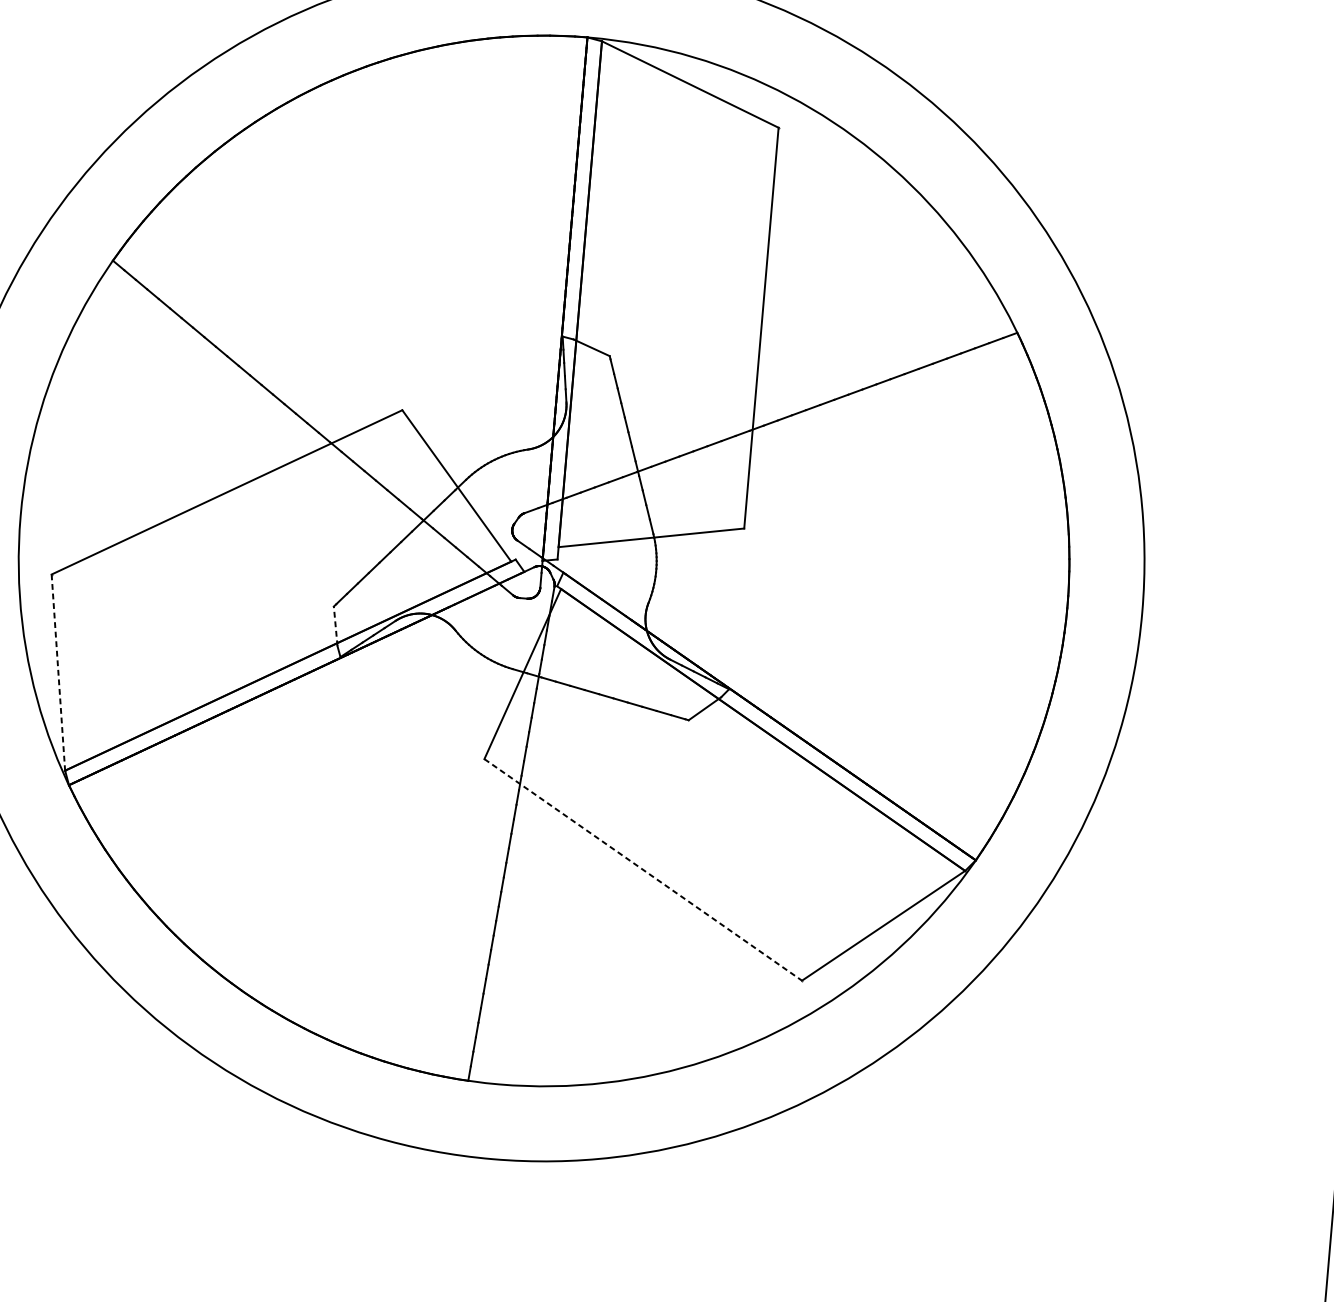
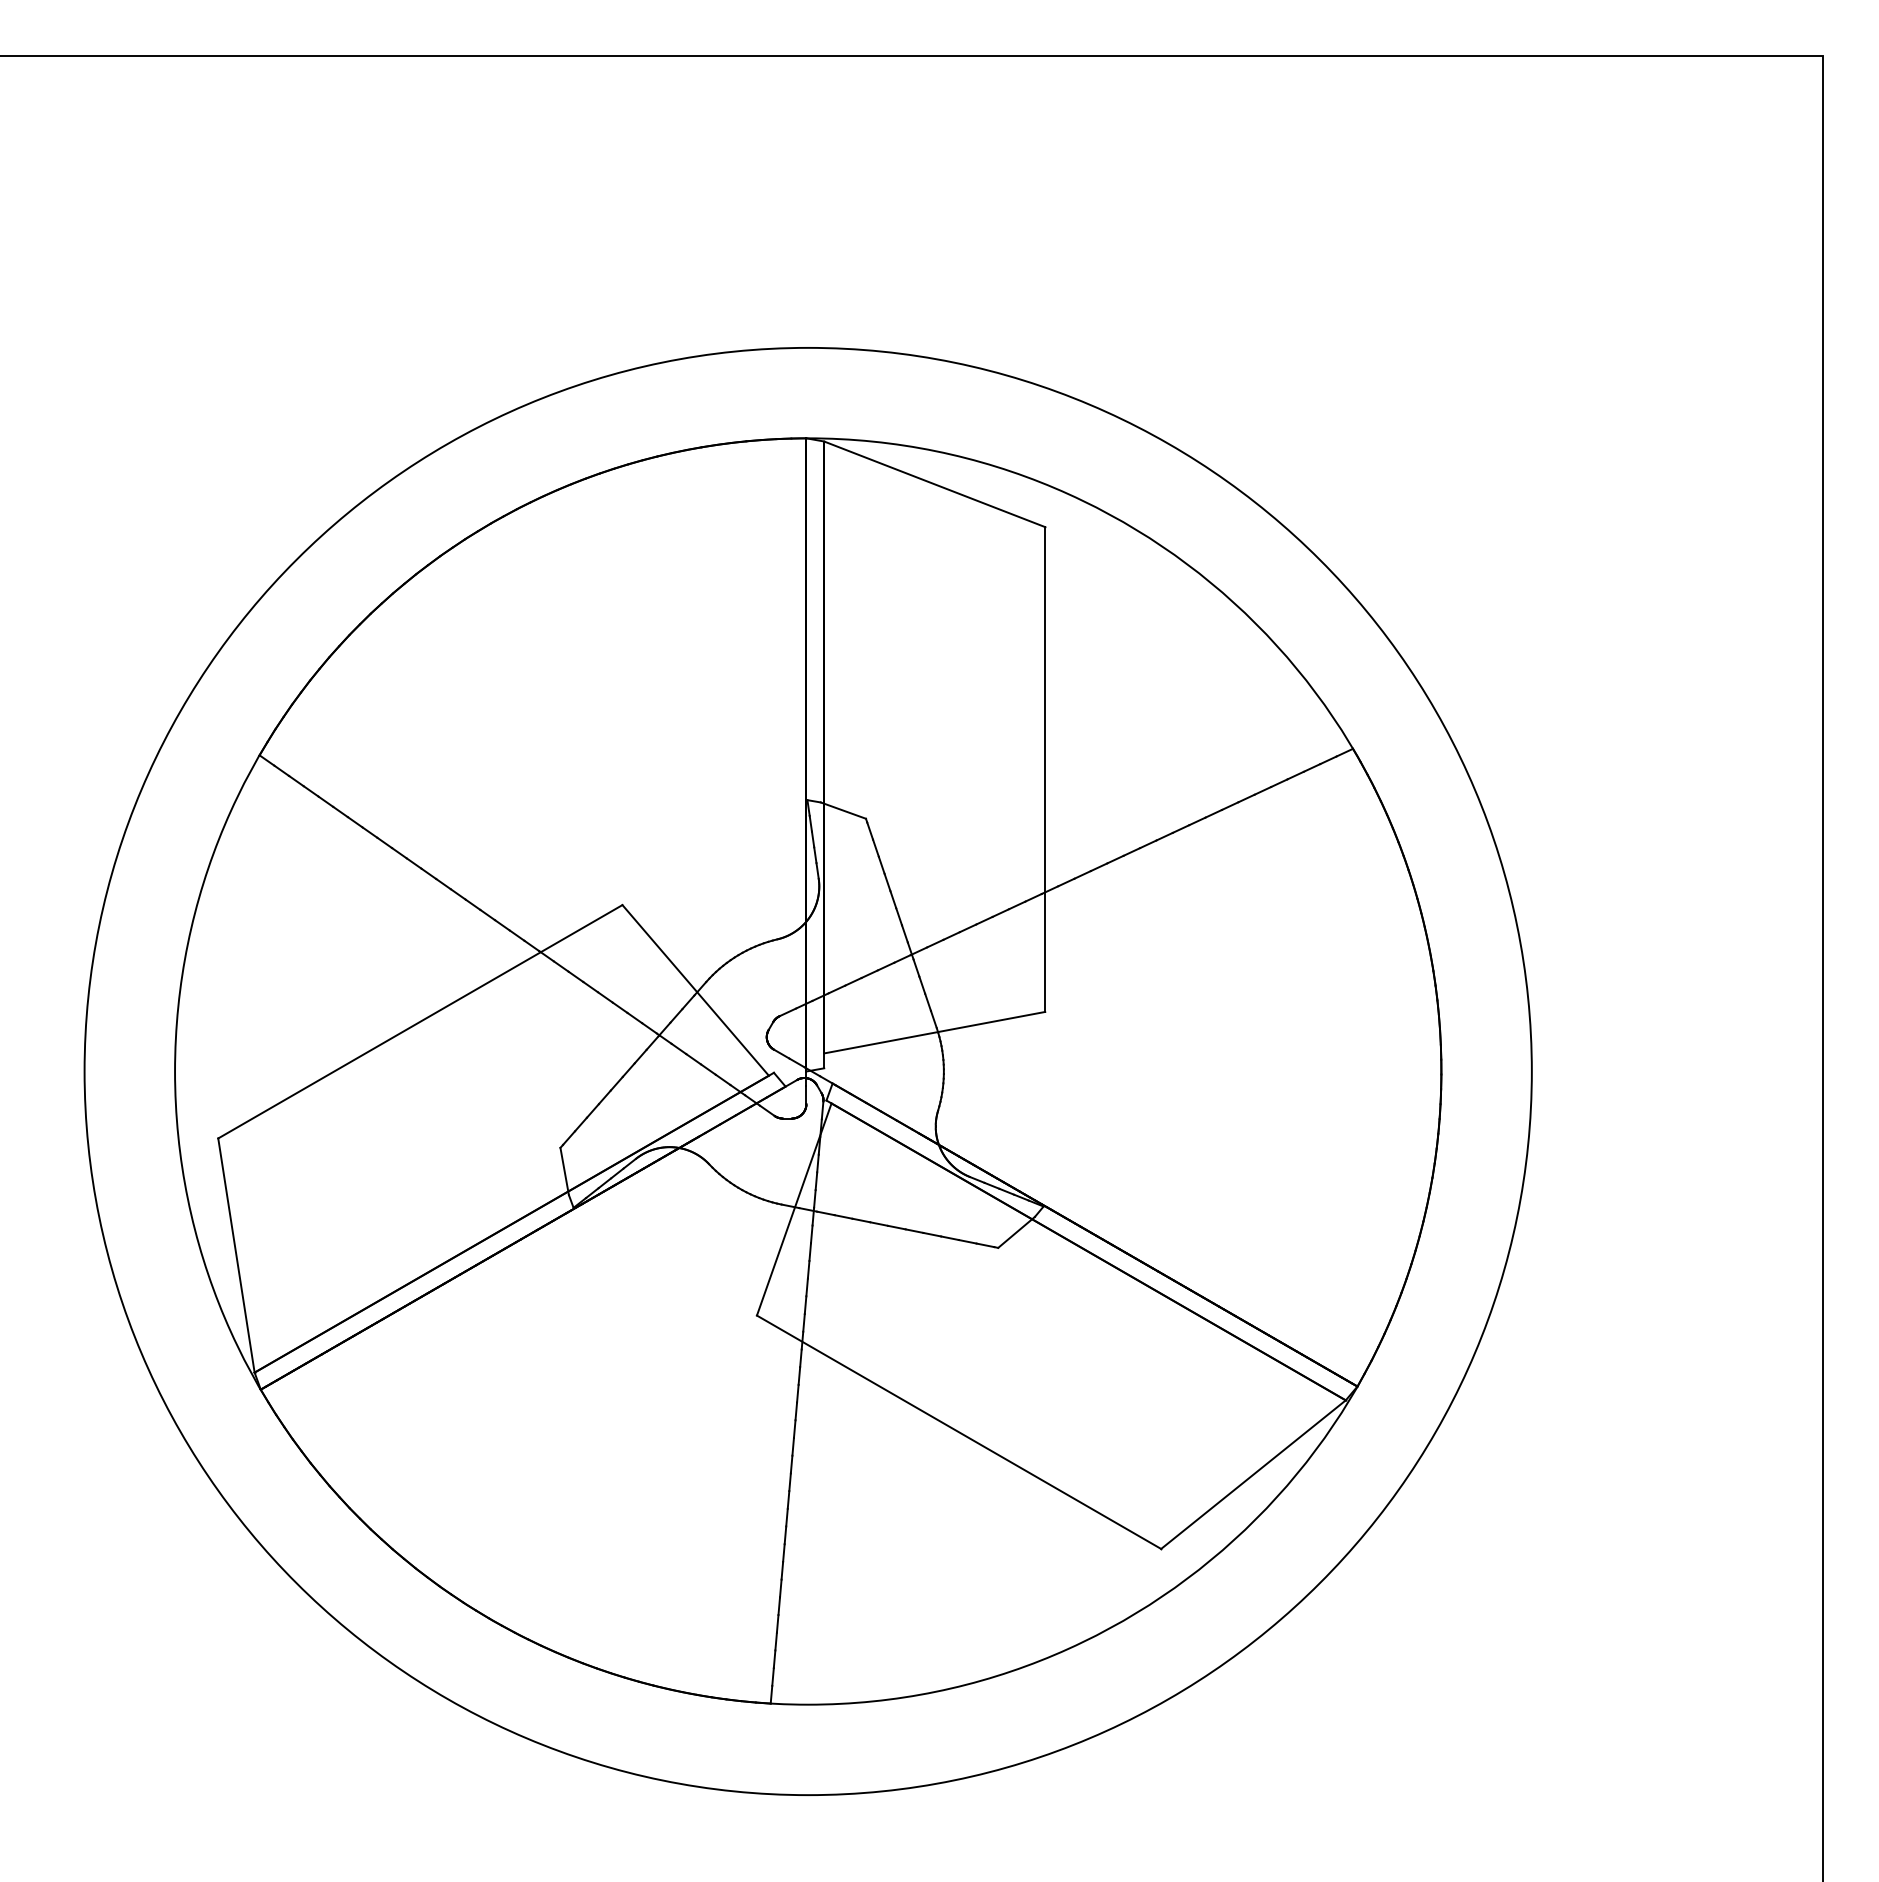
line: (335, 626) -> (564, 1171), dashed -> solid
line: (58, 673) -> (236, 1256), dashed -> solid
line: (643, 870) -> (959, 1432), dashed -> solid

